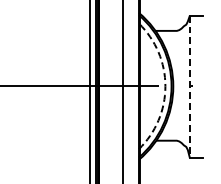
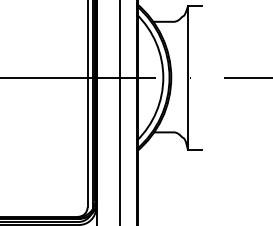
arc: (165, 86) -> (163, 77), dashed -> solid
line: (190, 87) -> (188, 78), dashed -> solid

